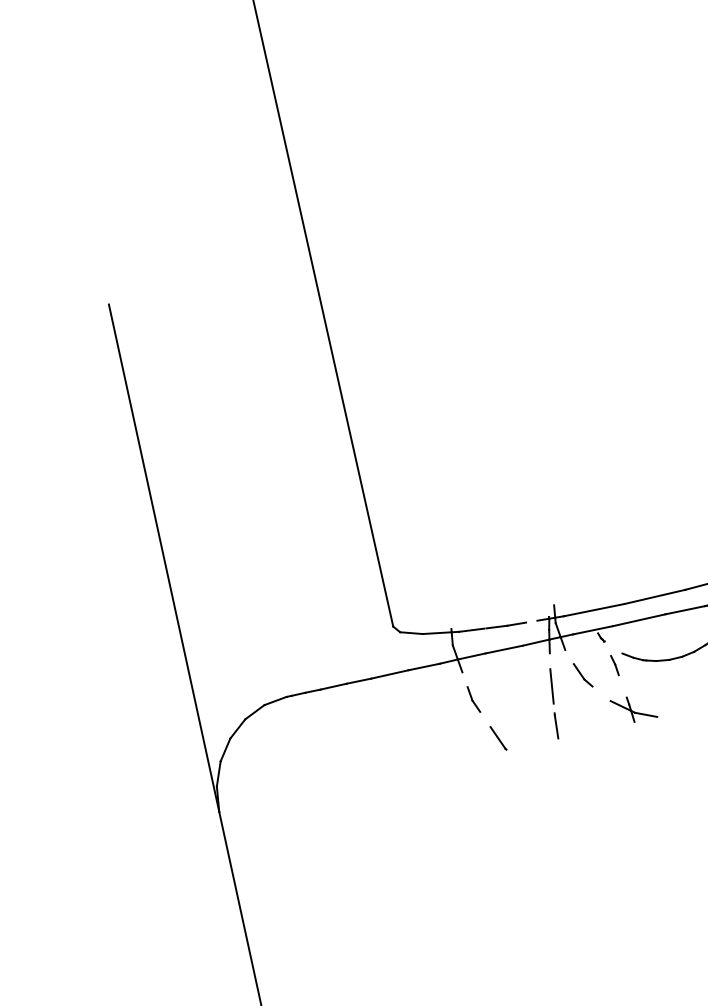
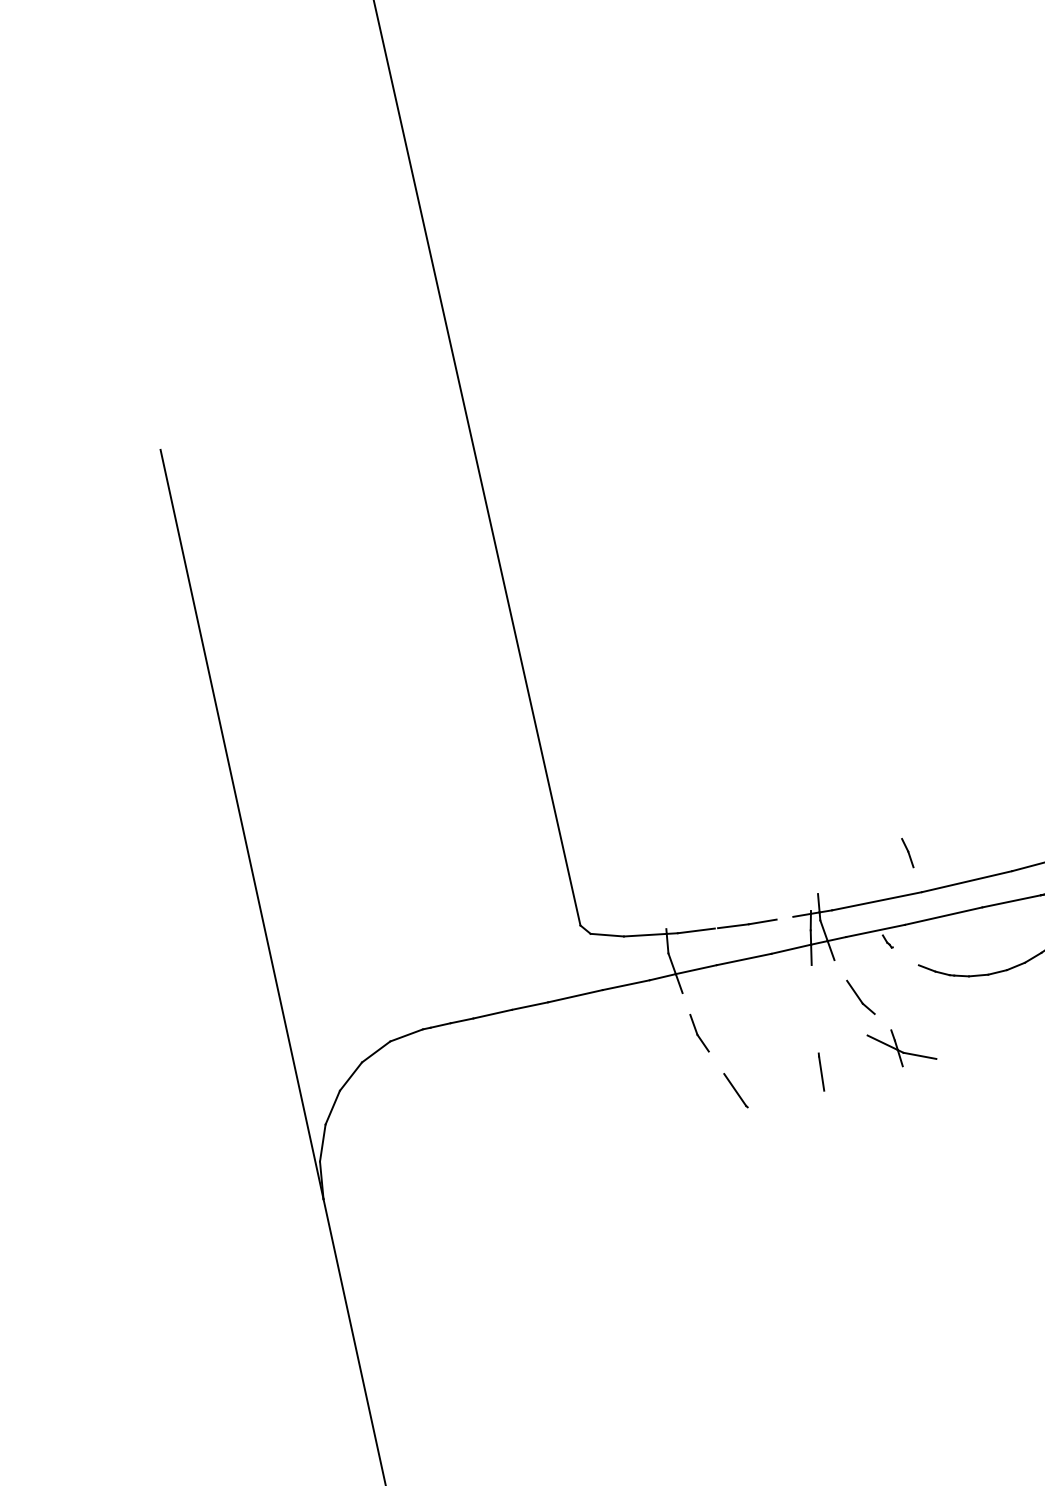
line: (614, 665) -> (907, 853), moved
line: (551, 686) -> (814, 1013), removed
part: (633, 709) -> (901, 1047), moved

